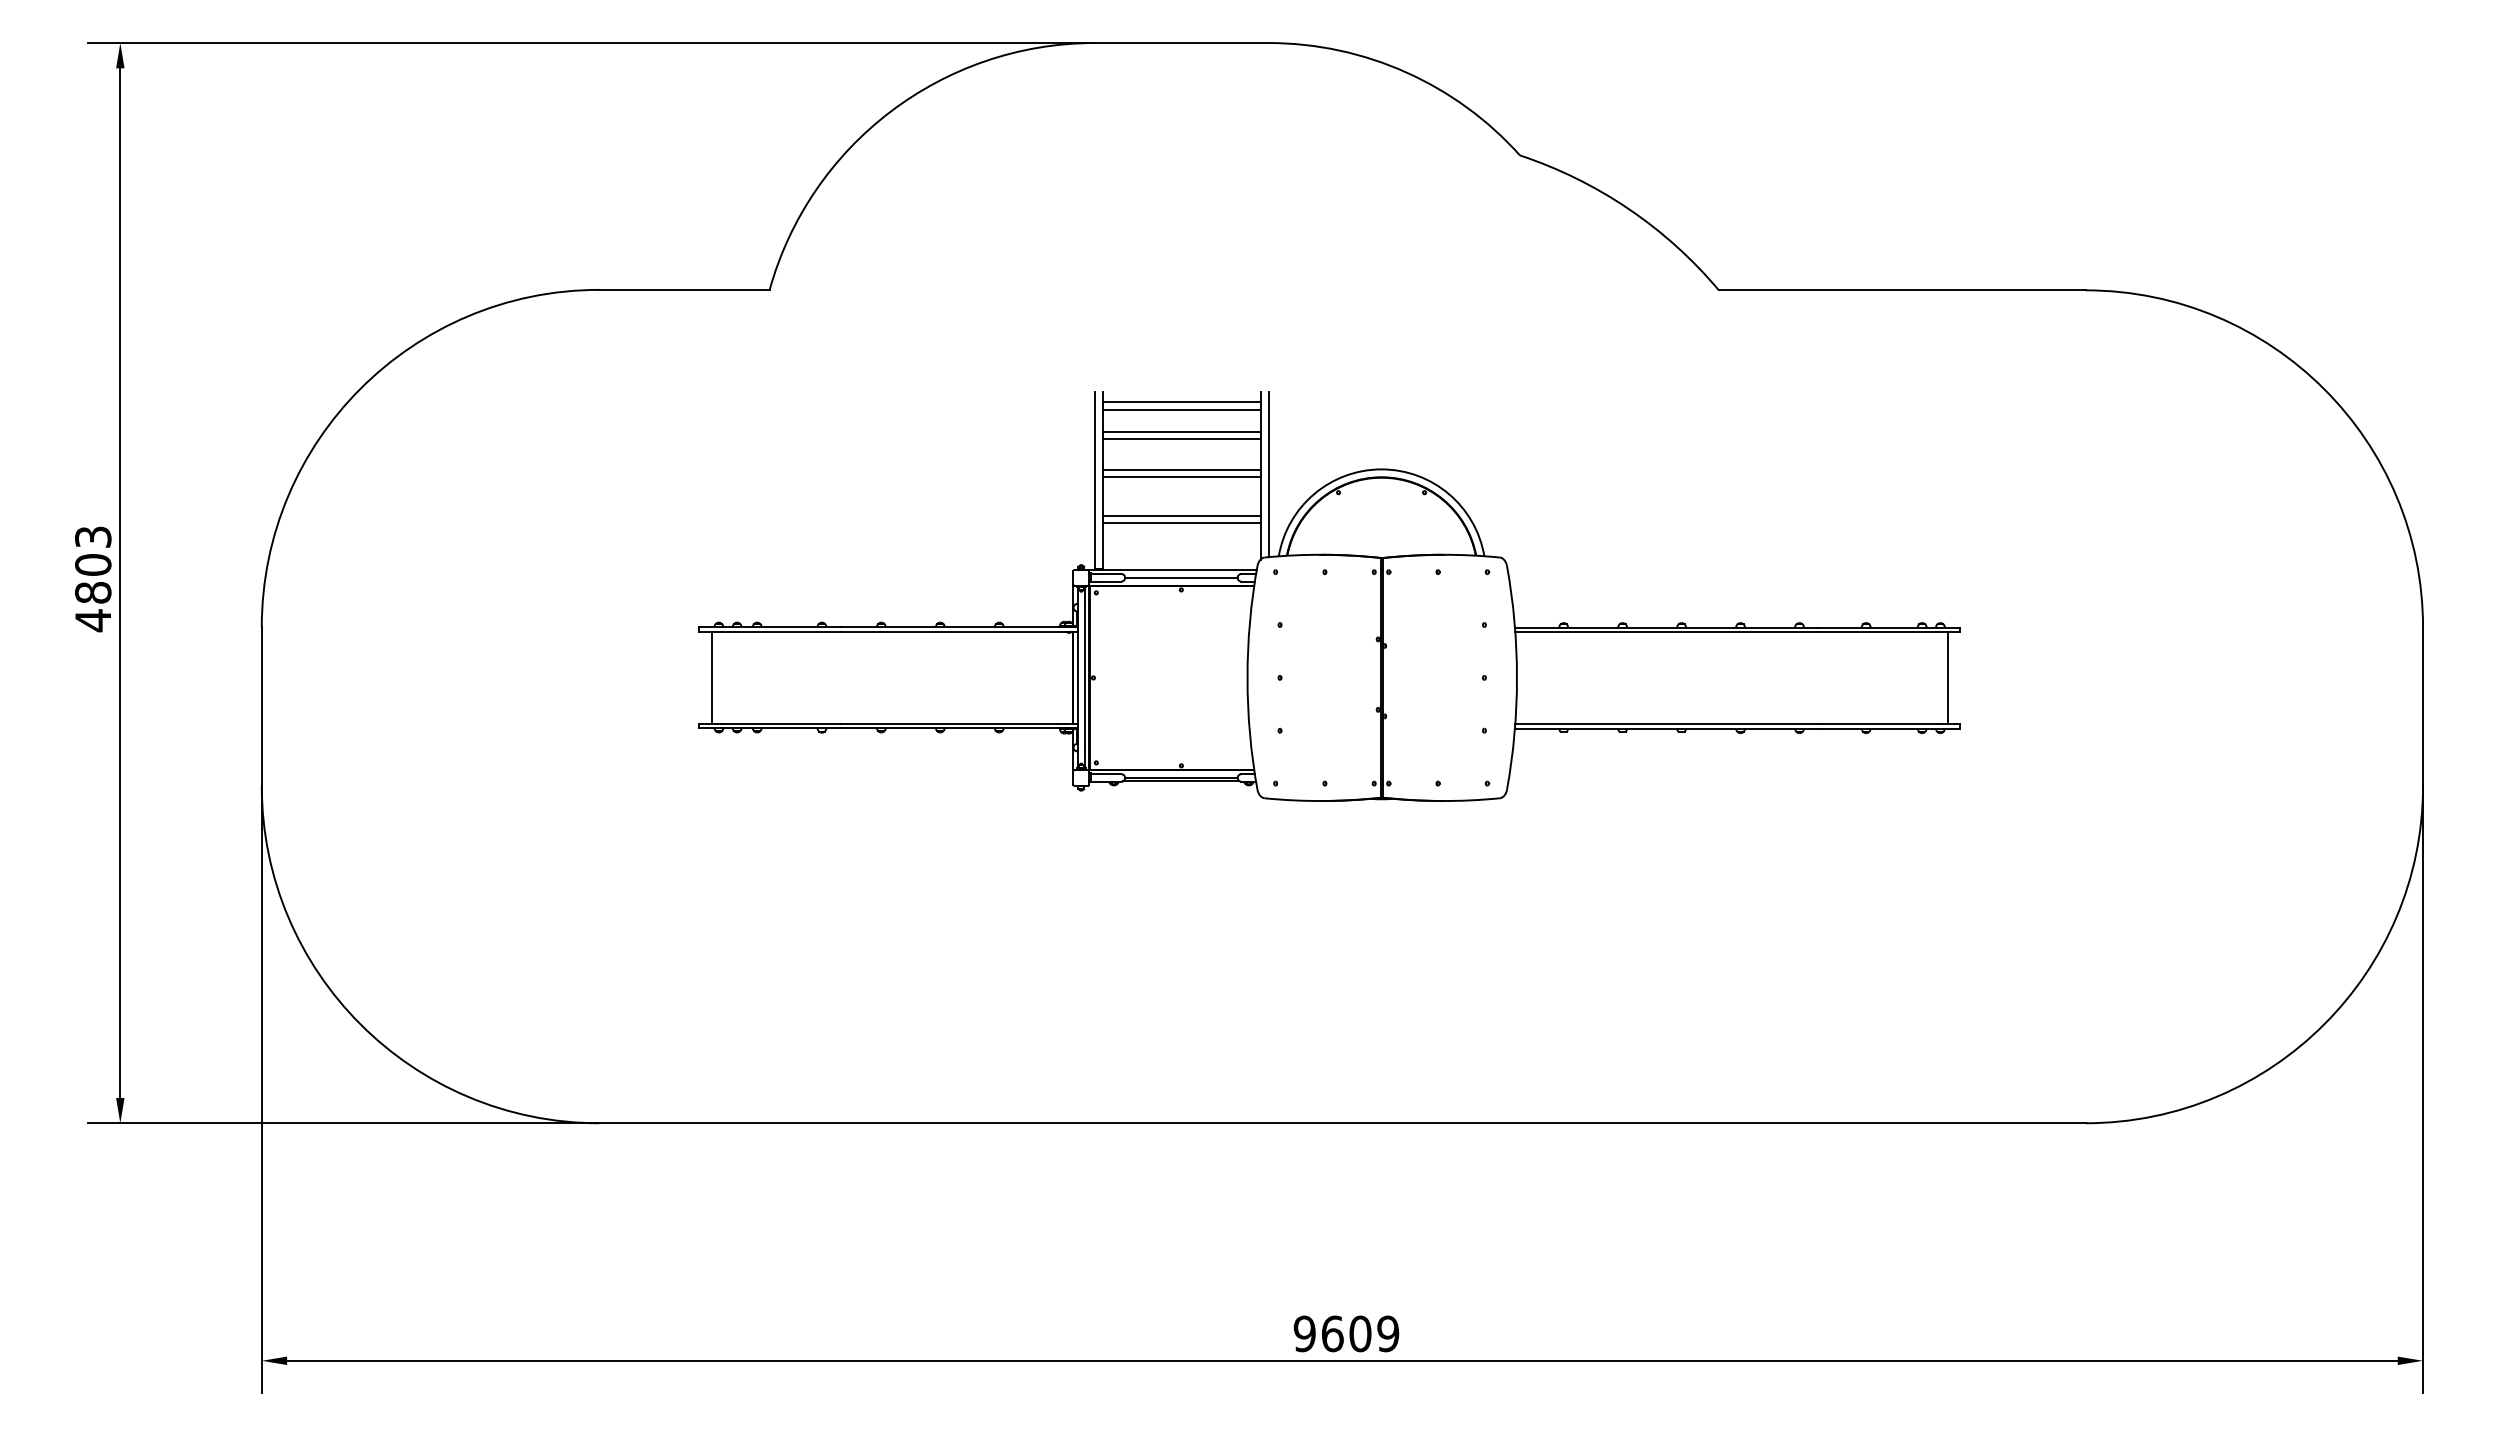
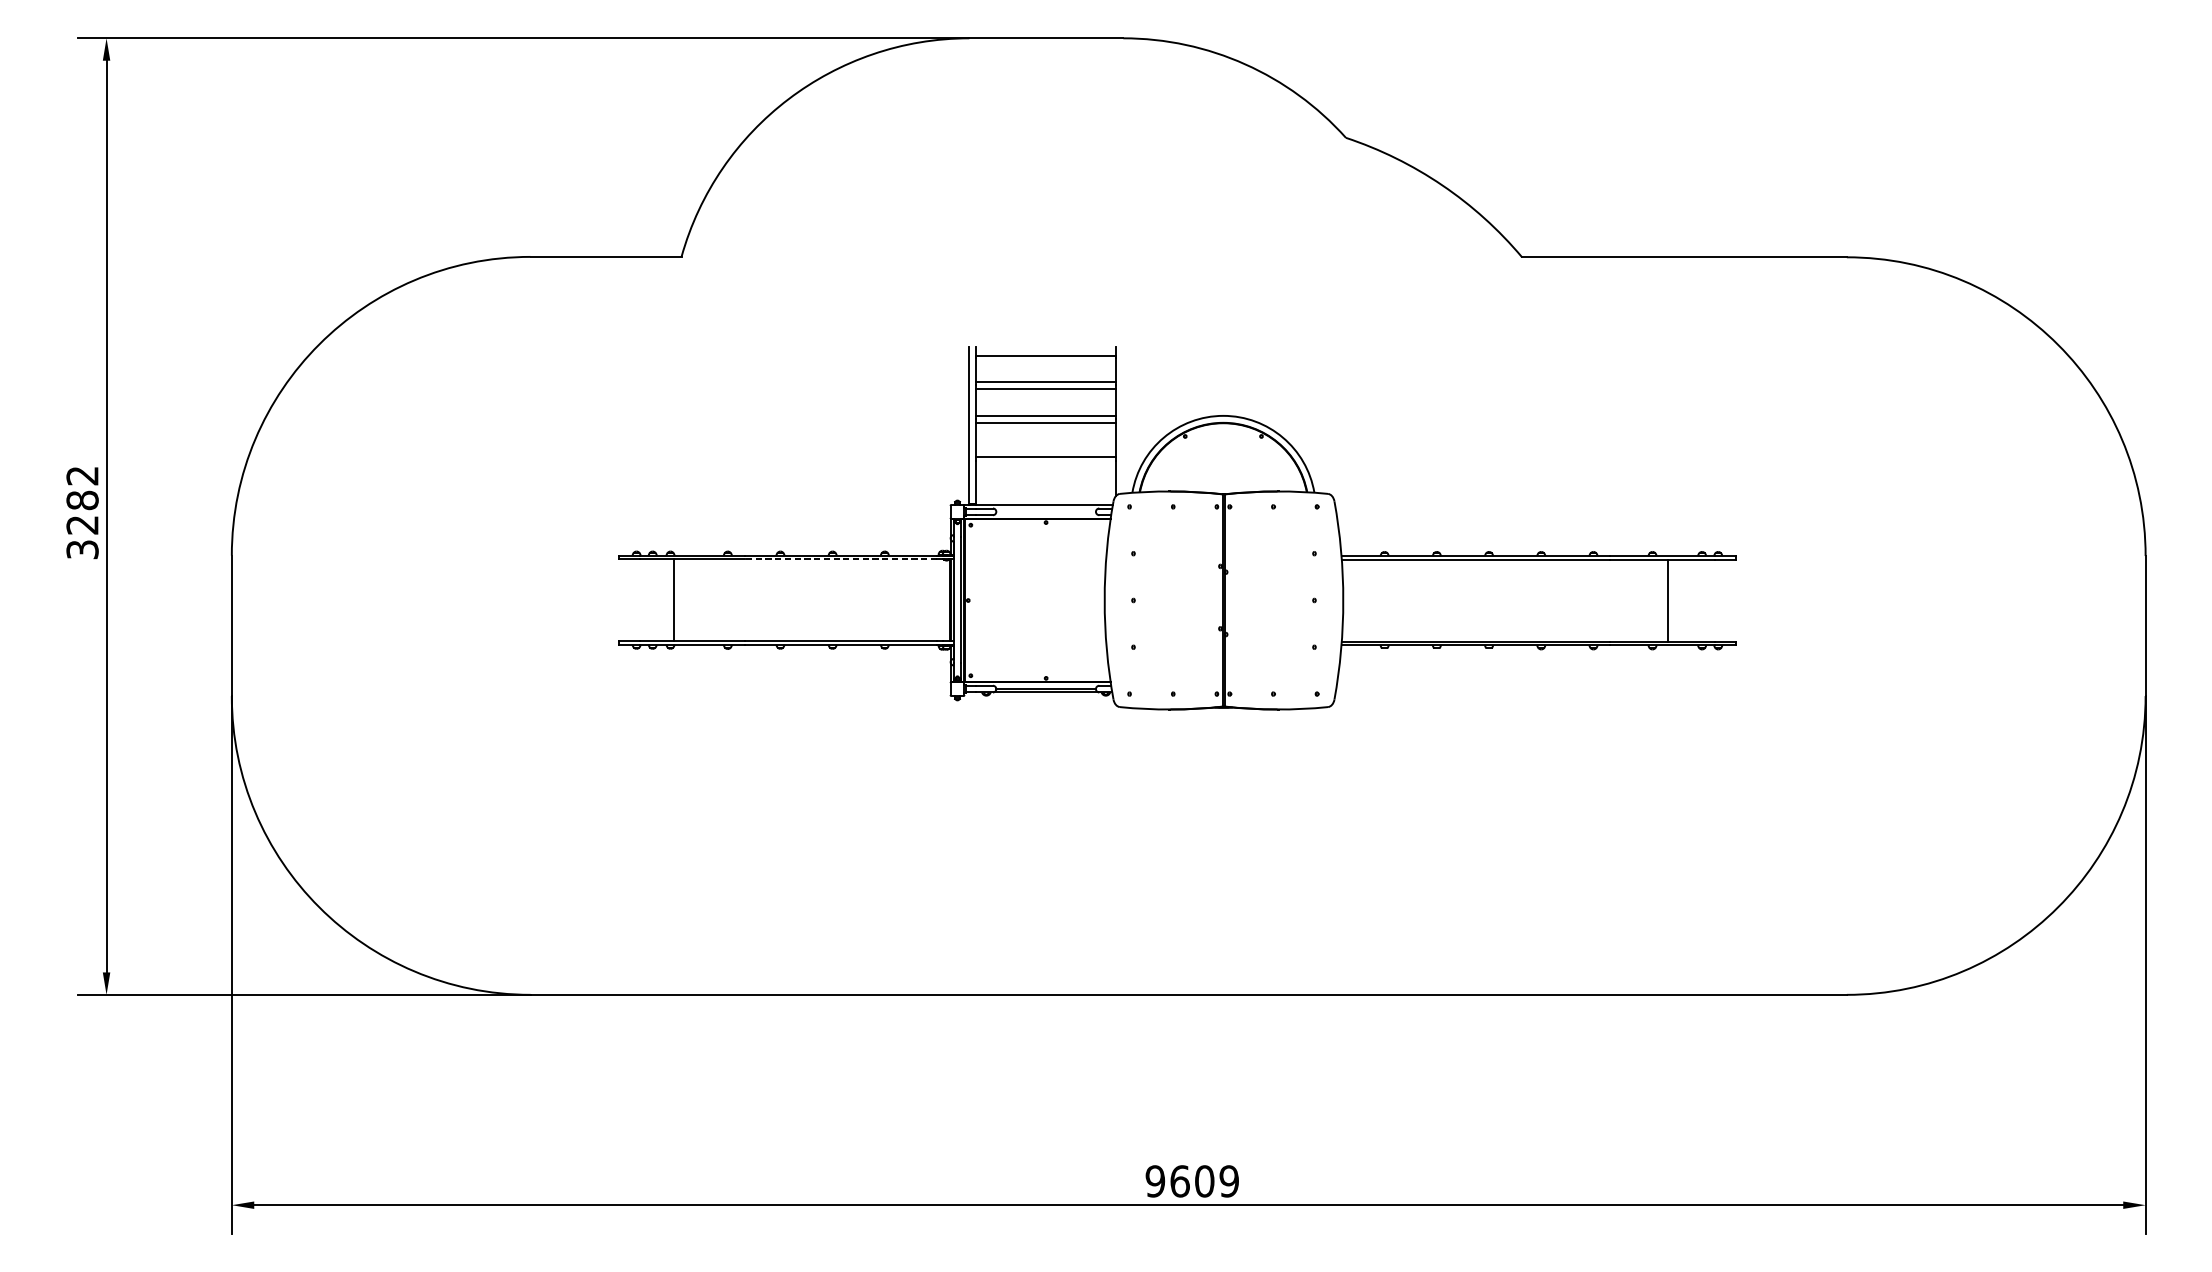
line: (1181, 409) -> (1046, 362), removed
line: (1268, 474) -> (1123, 420), removed
line: (1181, 523) -> (1046, 463), removed
line: (1181, 577) -> (1046, 511), removed
text: (93, 579) -> (82, 513), 4803 -> 3282
line: (949, 631) -> (840, 559), solid -> dashed
line: (711, 677) -> (673, 600), moved
line: (1947, 678) -> (1667, 601), moved

